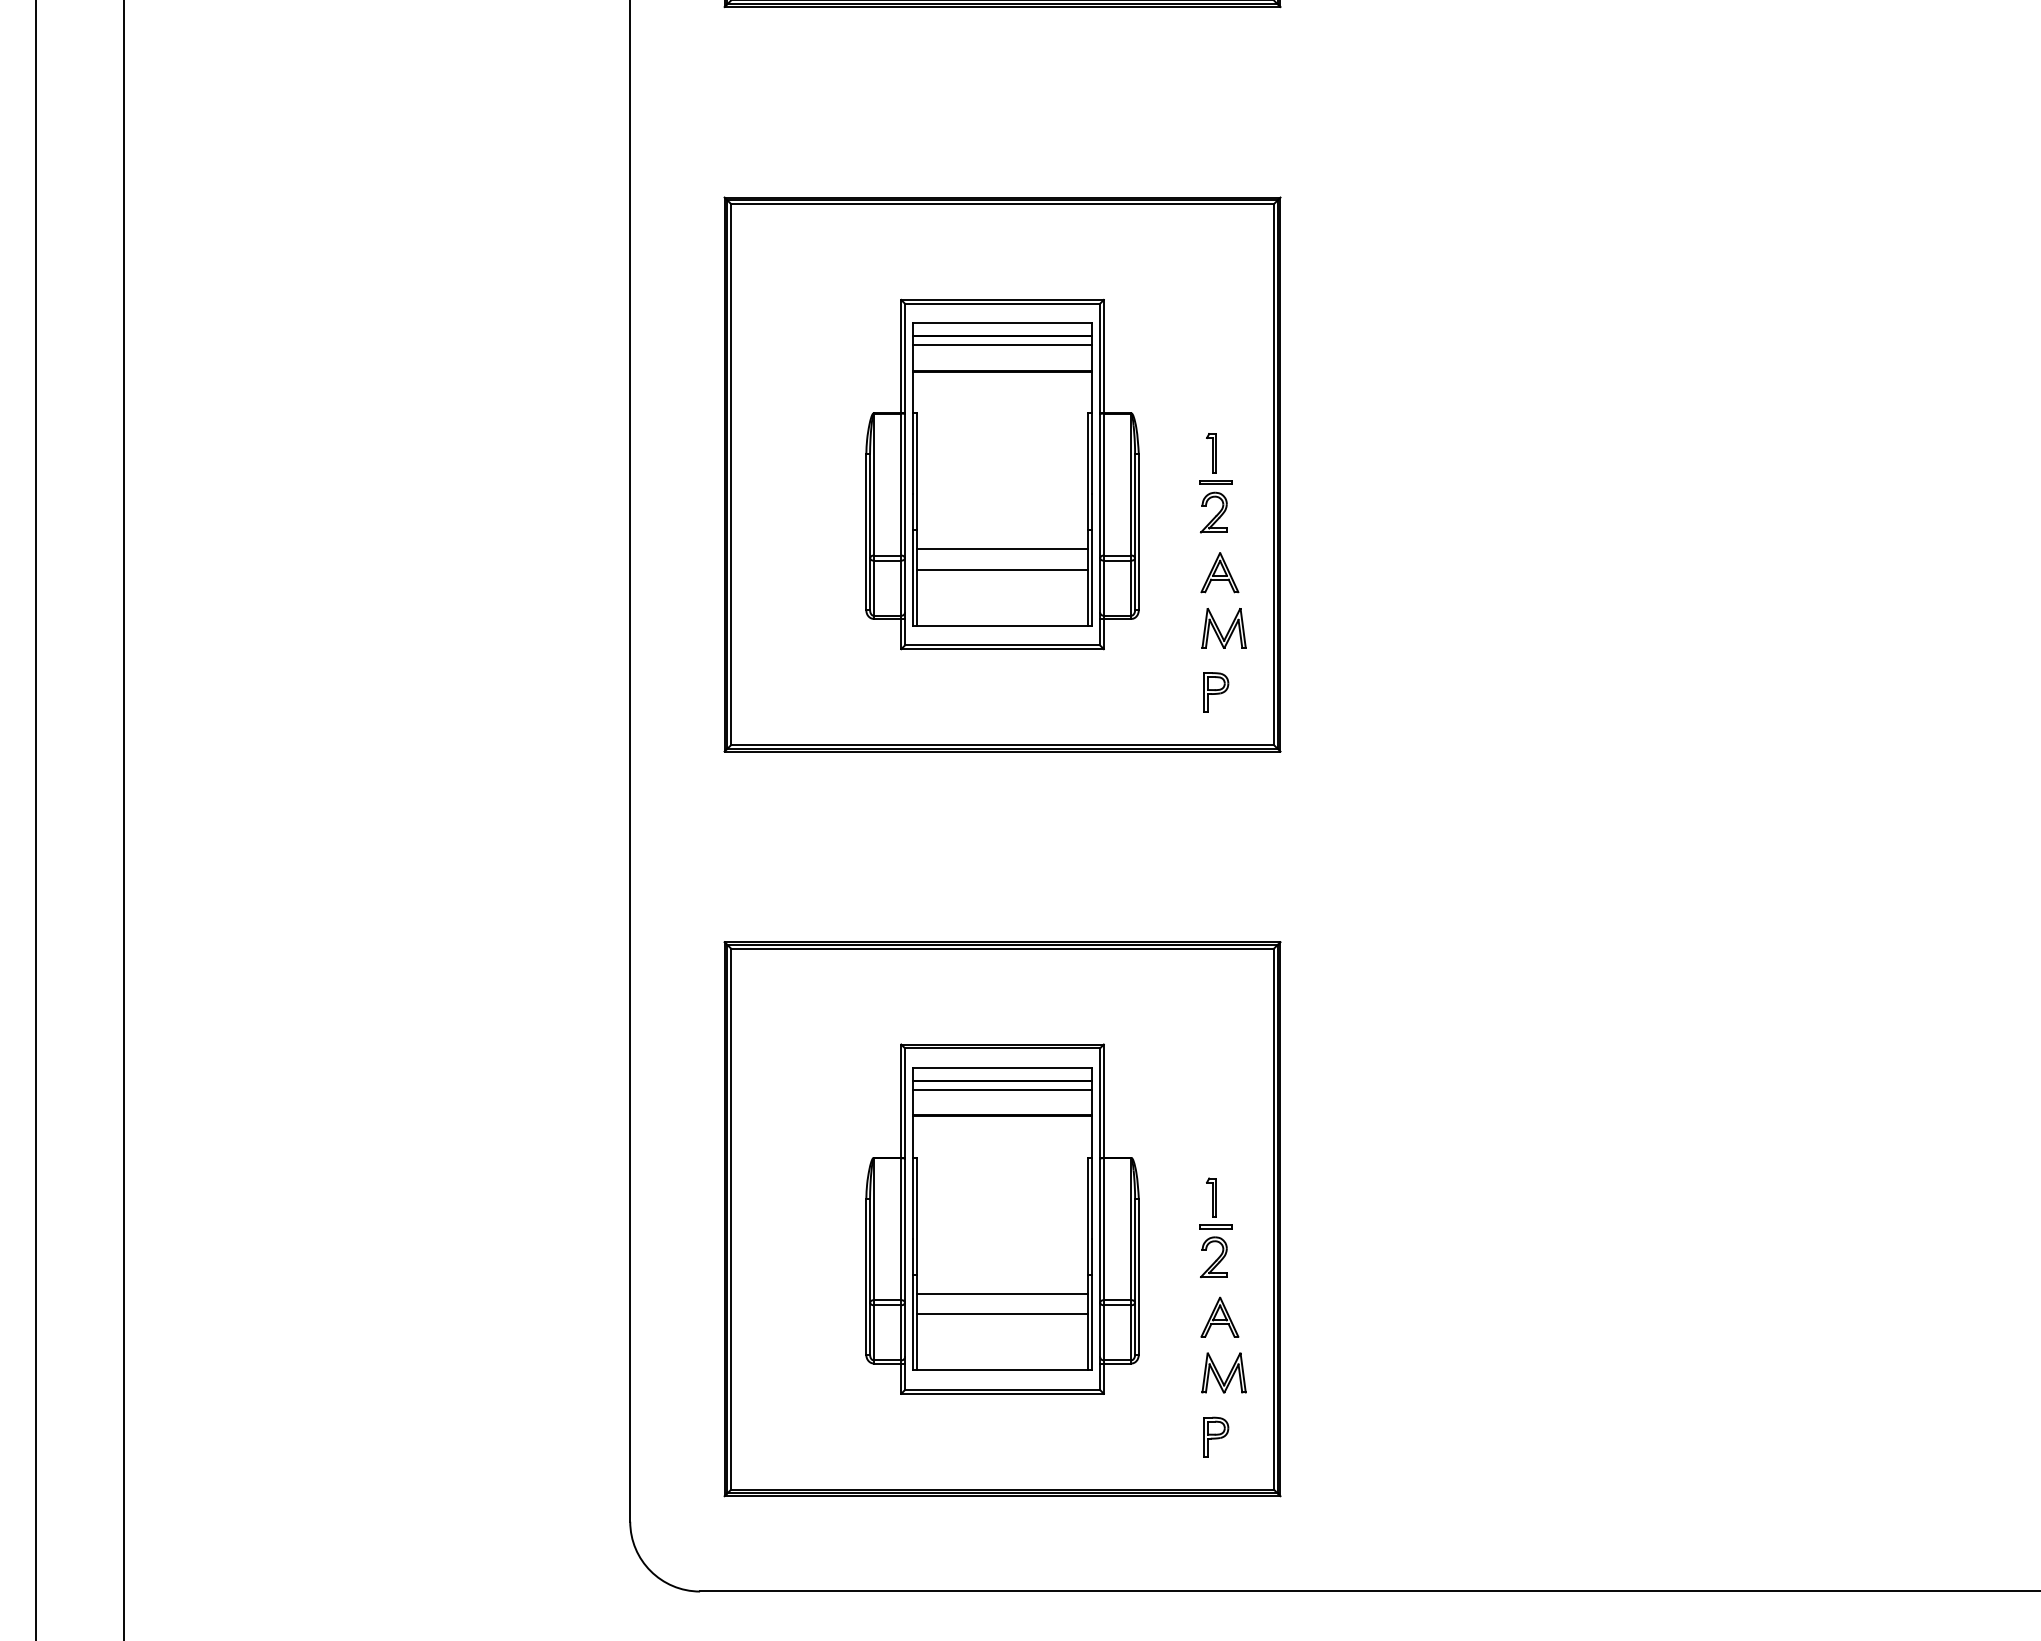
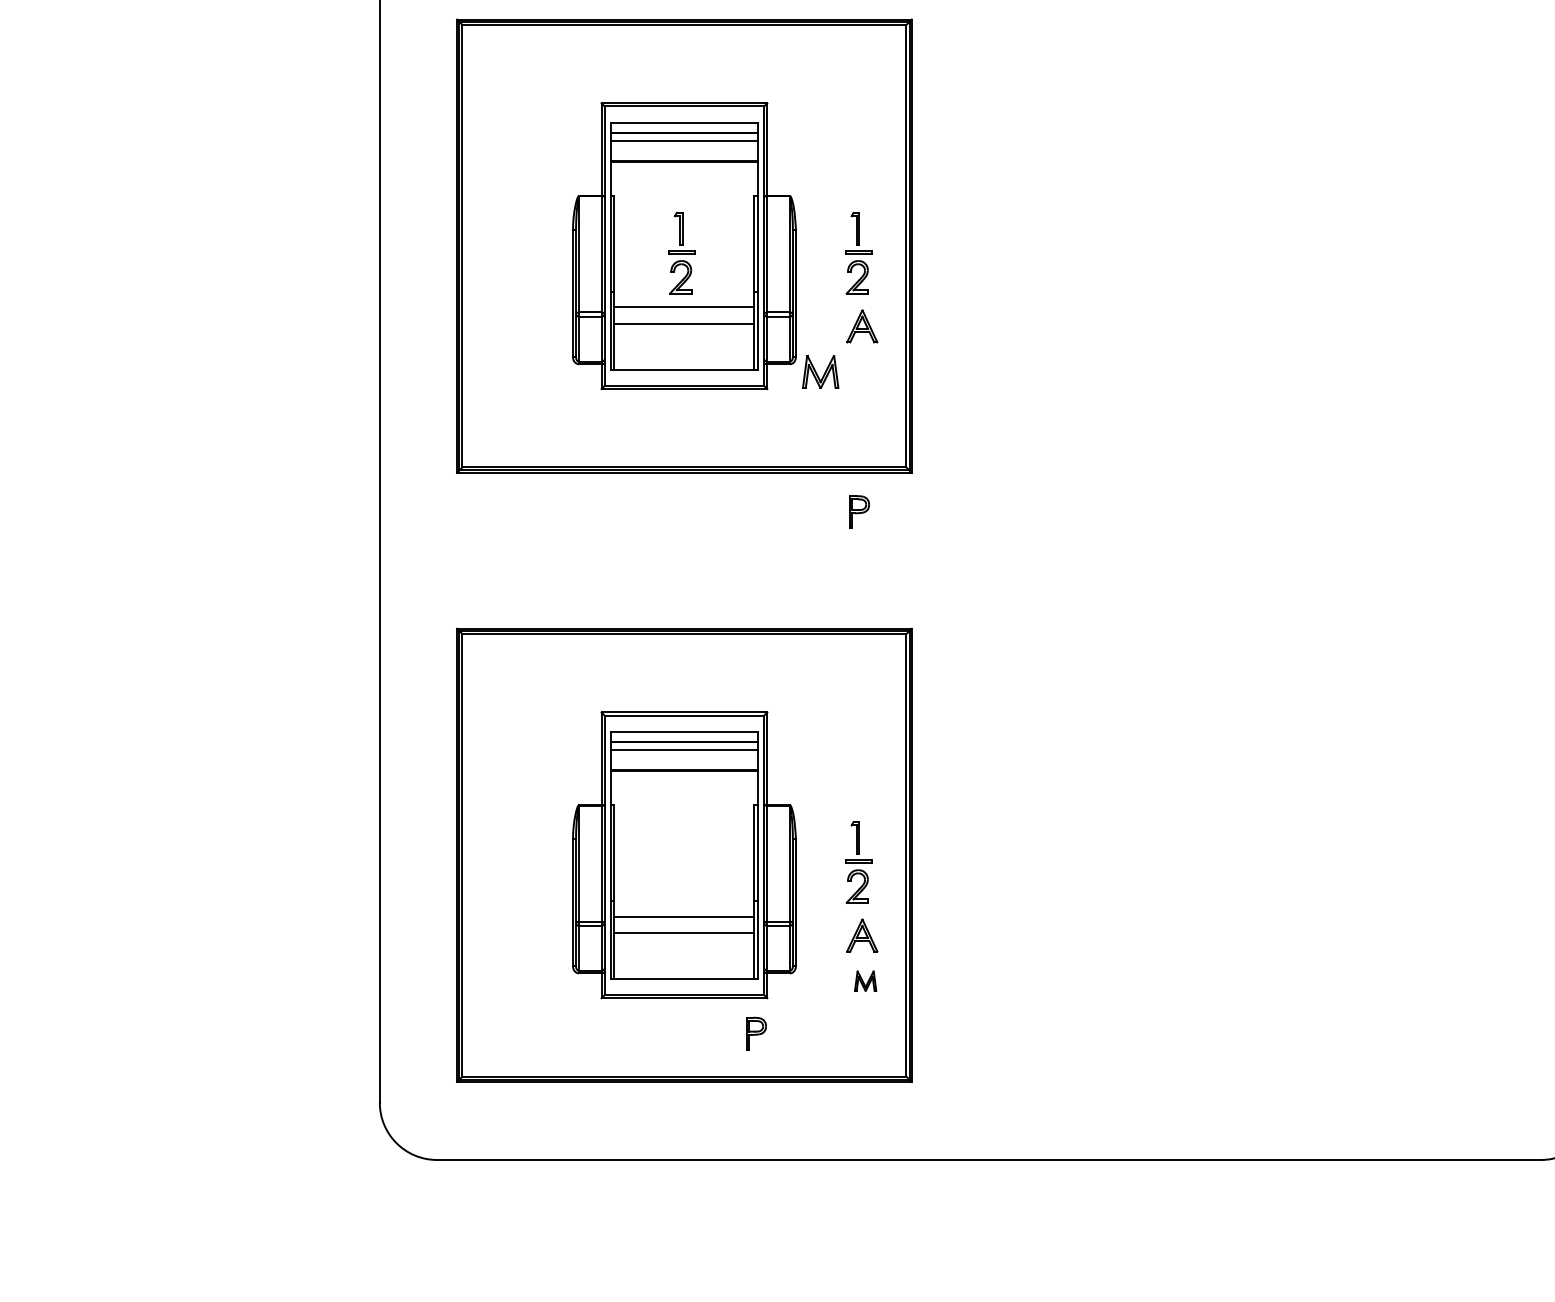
part: (999, 483) -> (681, 253), added
part: (1223, 628) -> (820, 372), moved
part: (1216, 692) -> (859, 511), moved
part: (1223, 1372) -> (865, 980), size x0.6
part: (1216, 1436) -> (756, 1033), moved

